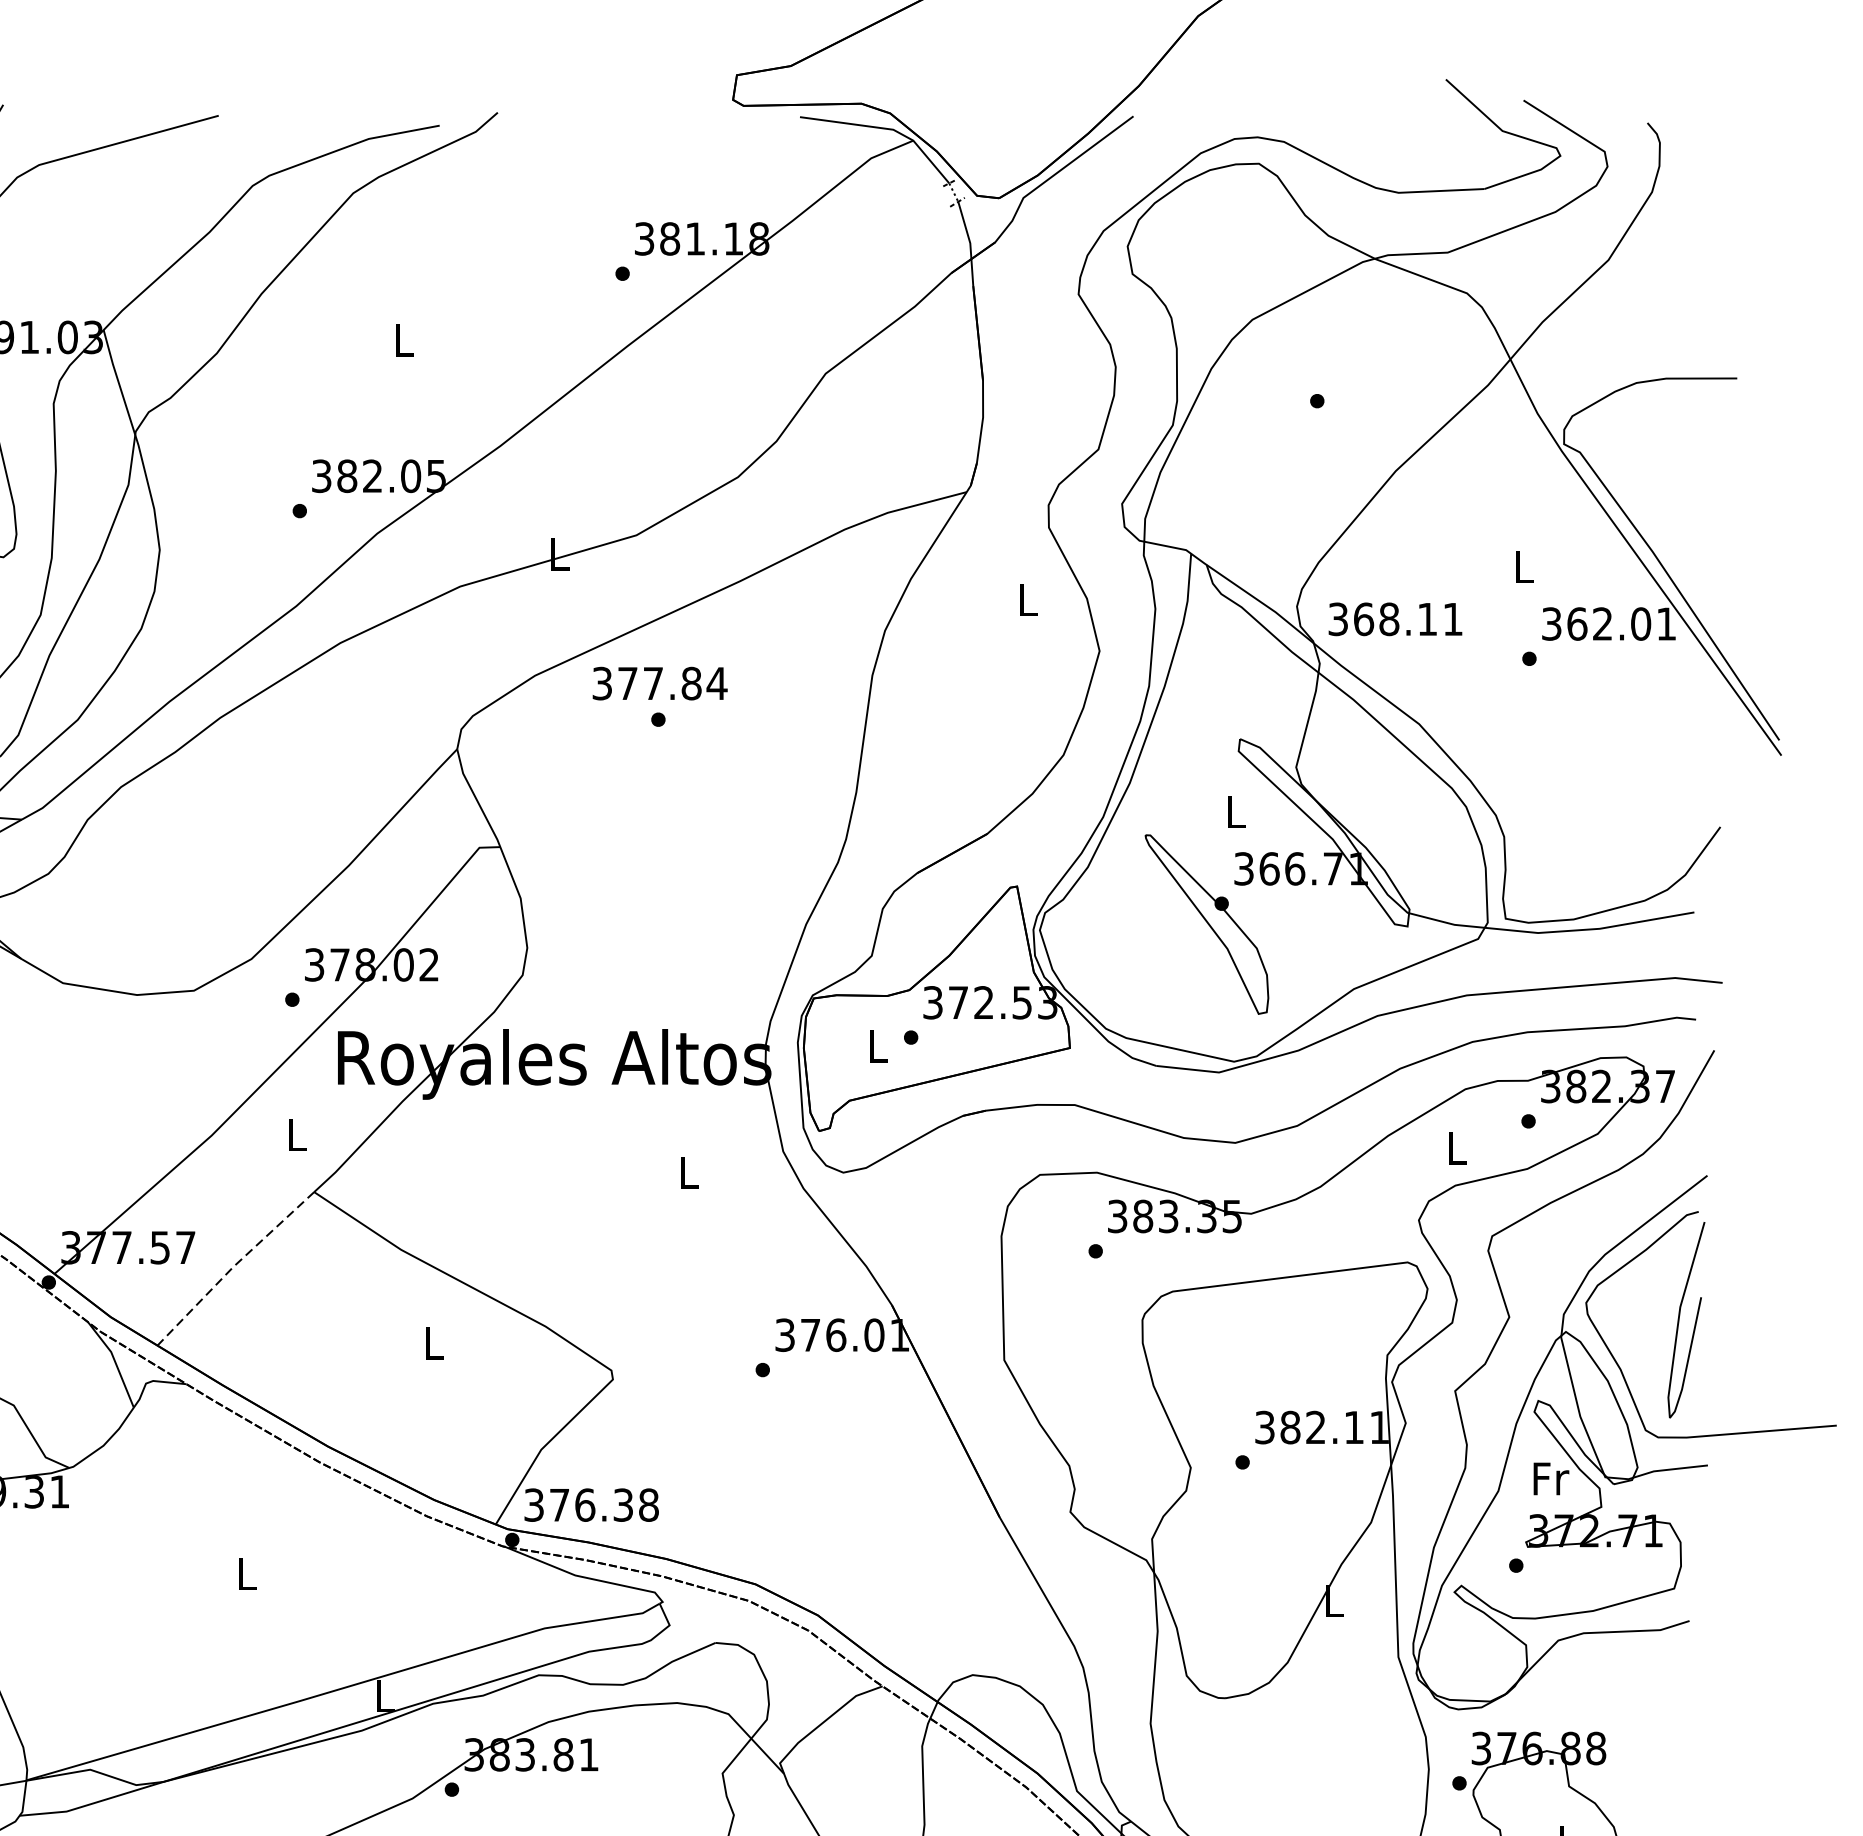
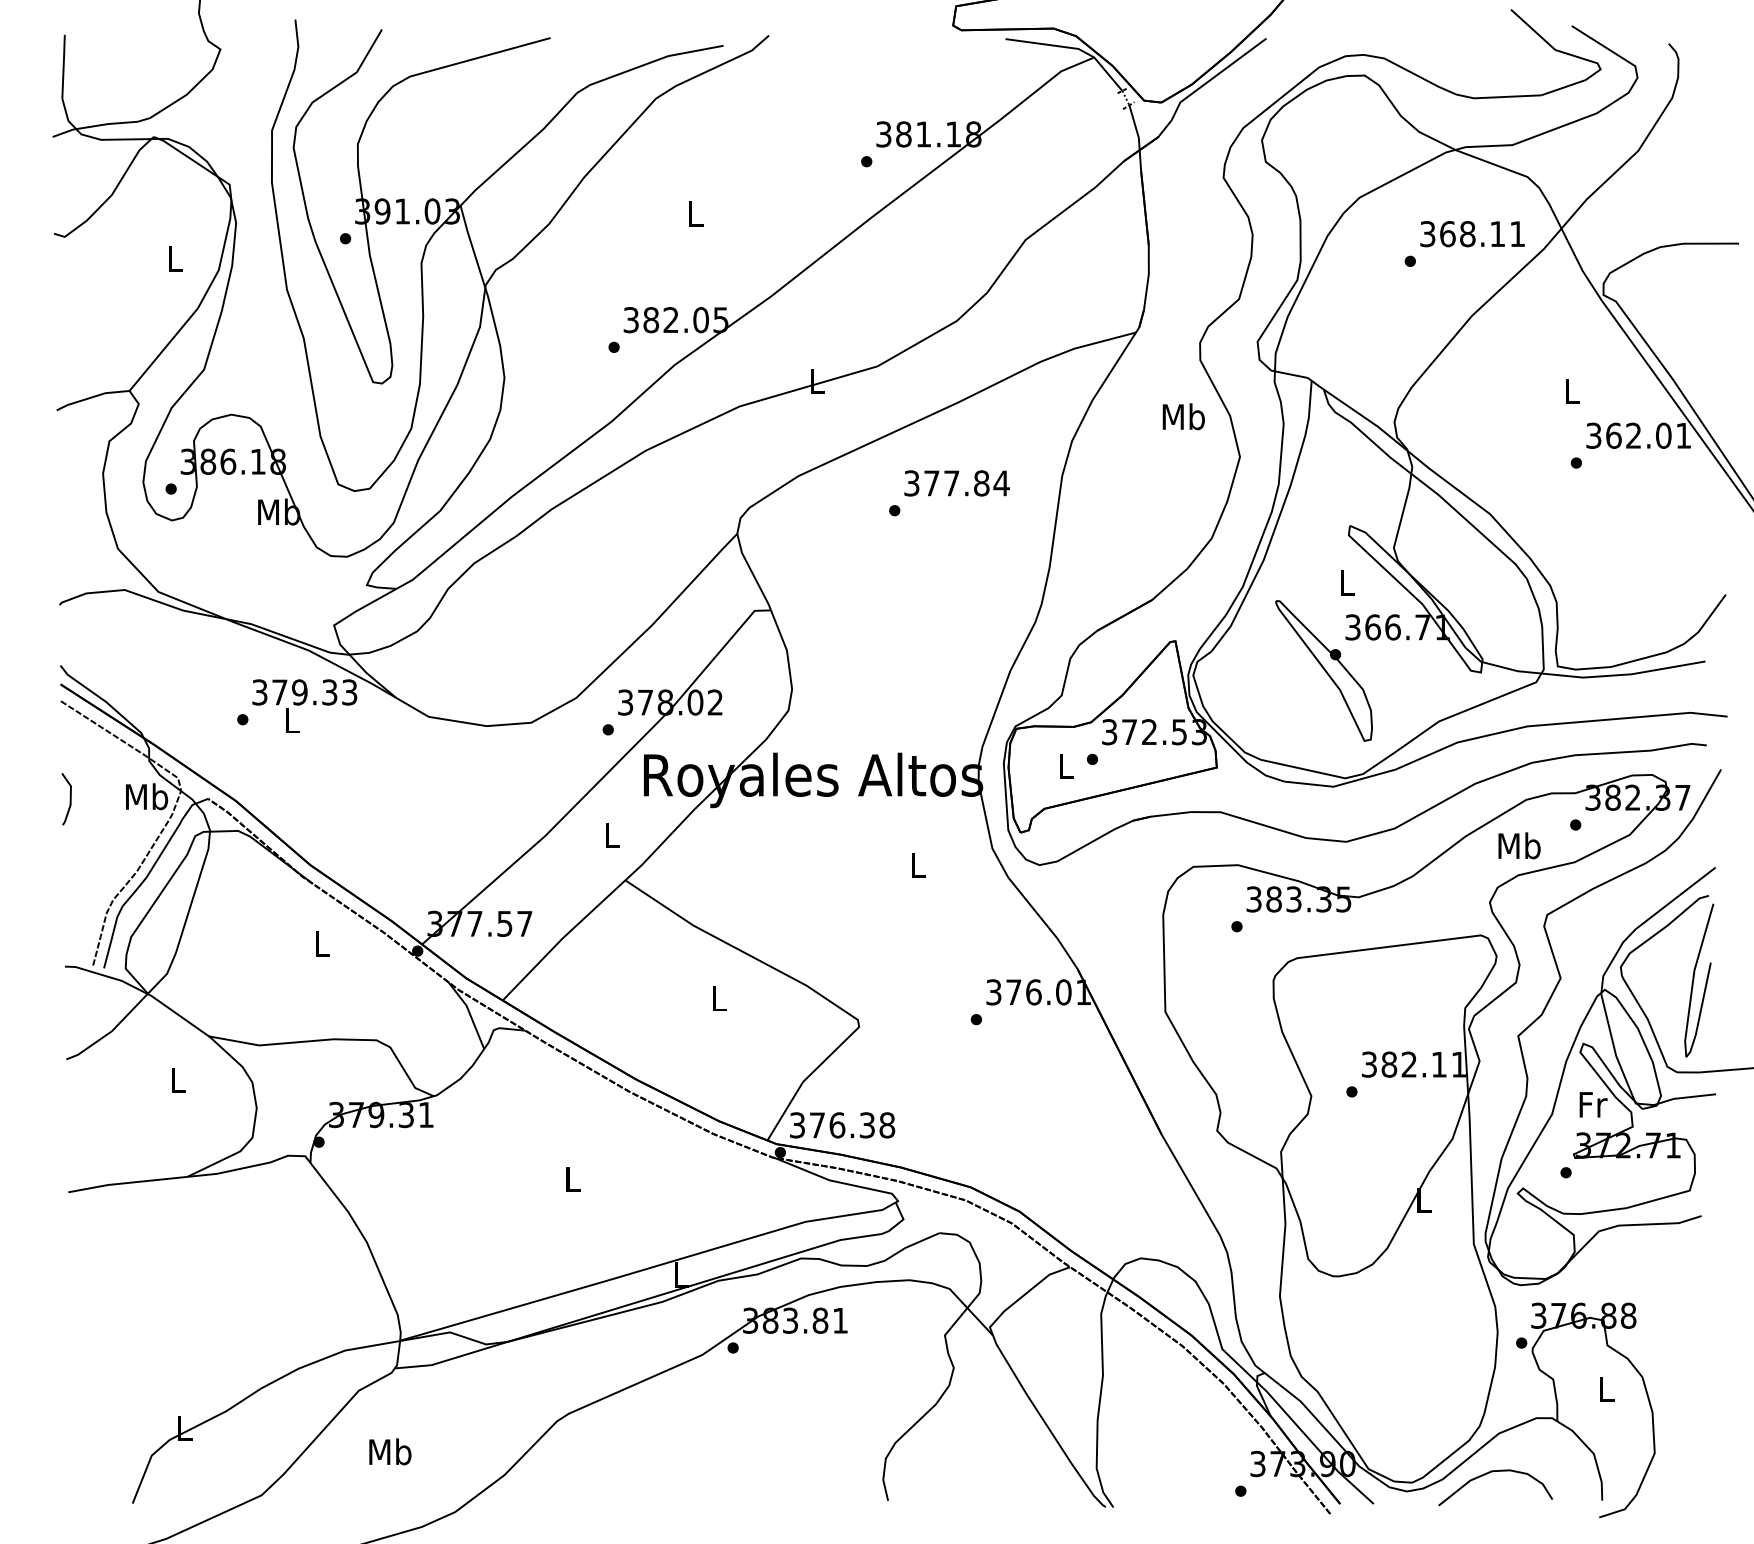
text: (1027, 599) -> (1183, 416), L -> Mb
text: (1395, 619) -> (1472, 234), moved
text: (659, 683) -> (956, 483), moved
text: (1456, 1147) -> (1519, 845), L -> Mb
line: (233, 1266) -> (562, 938), dashed -> solid

